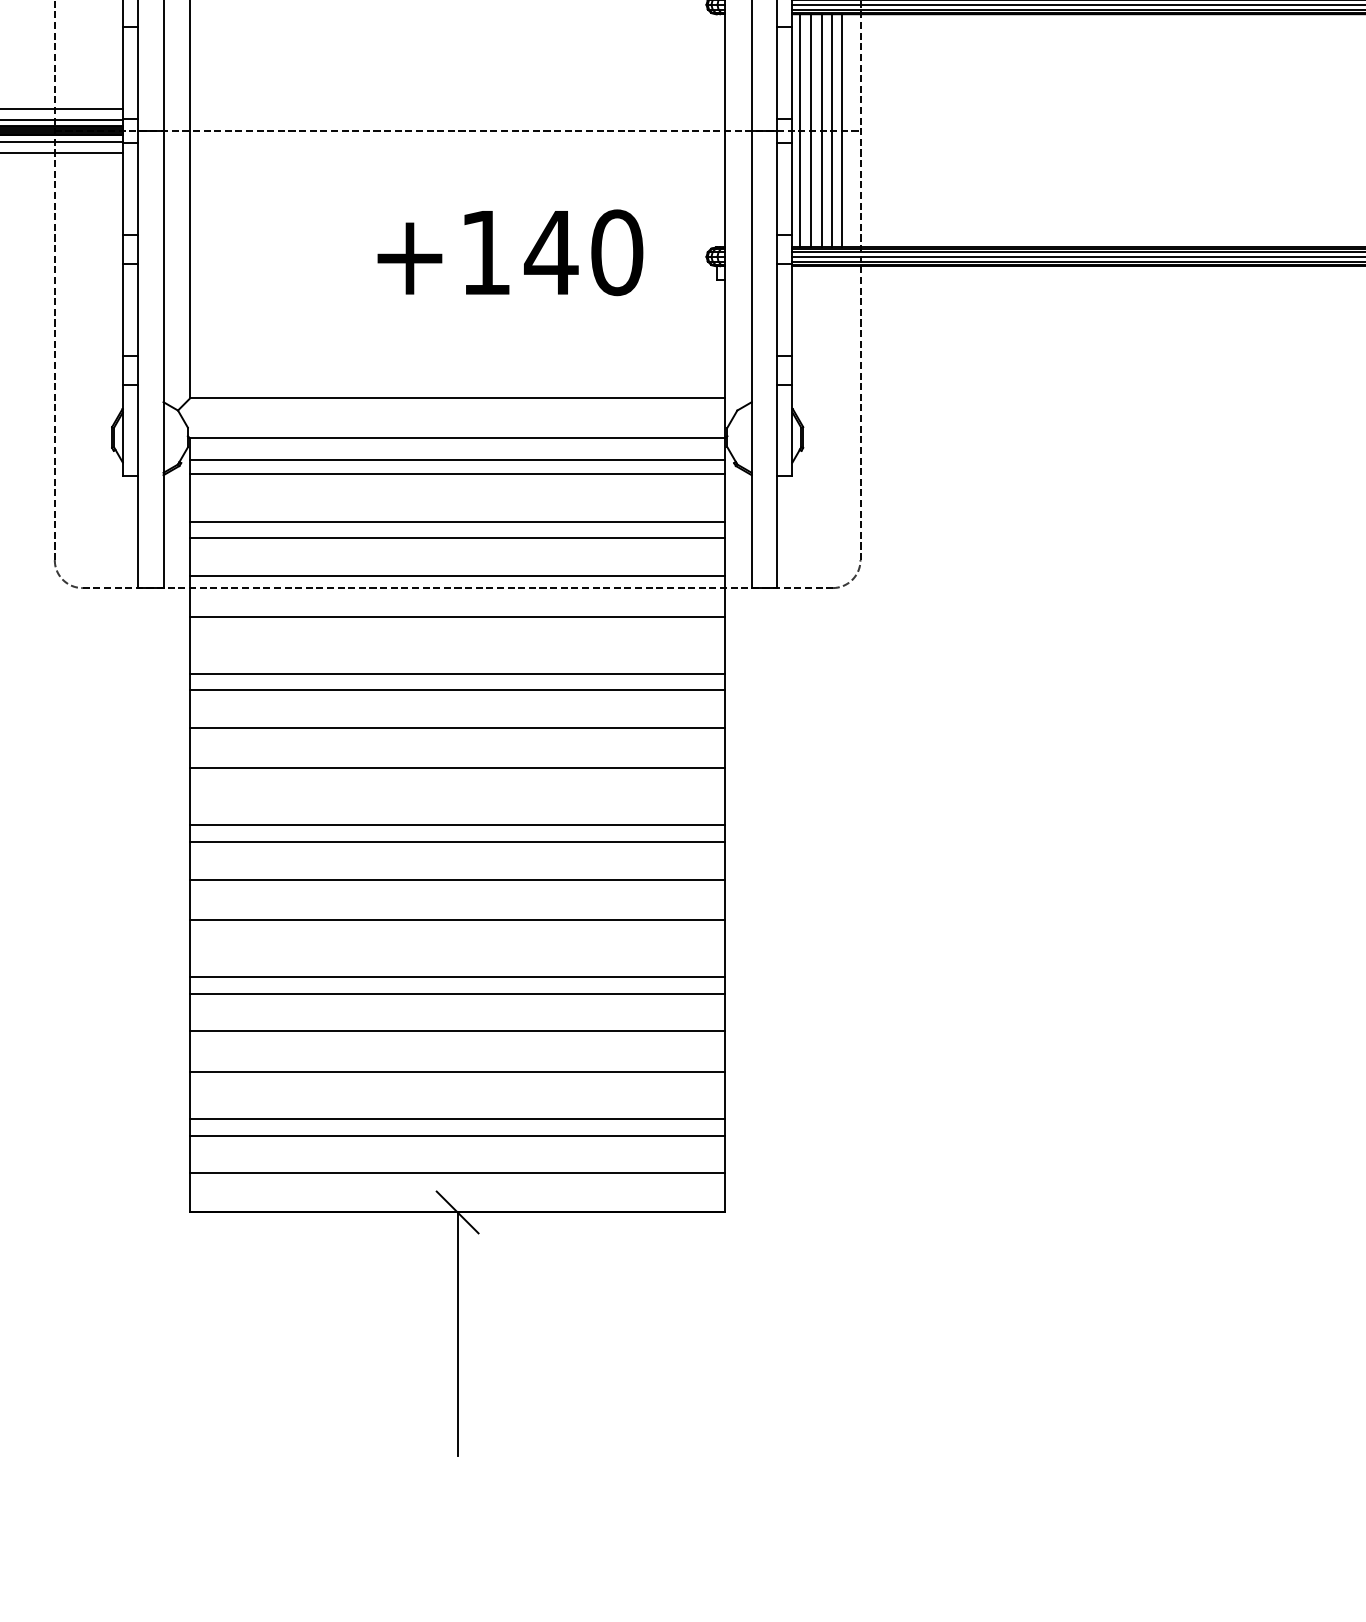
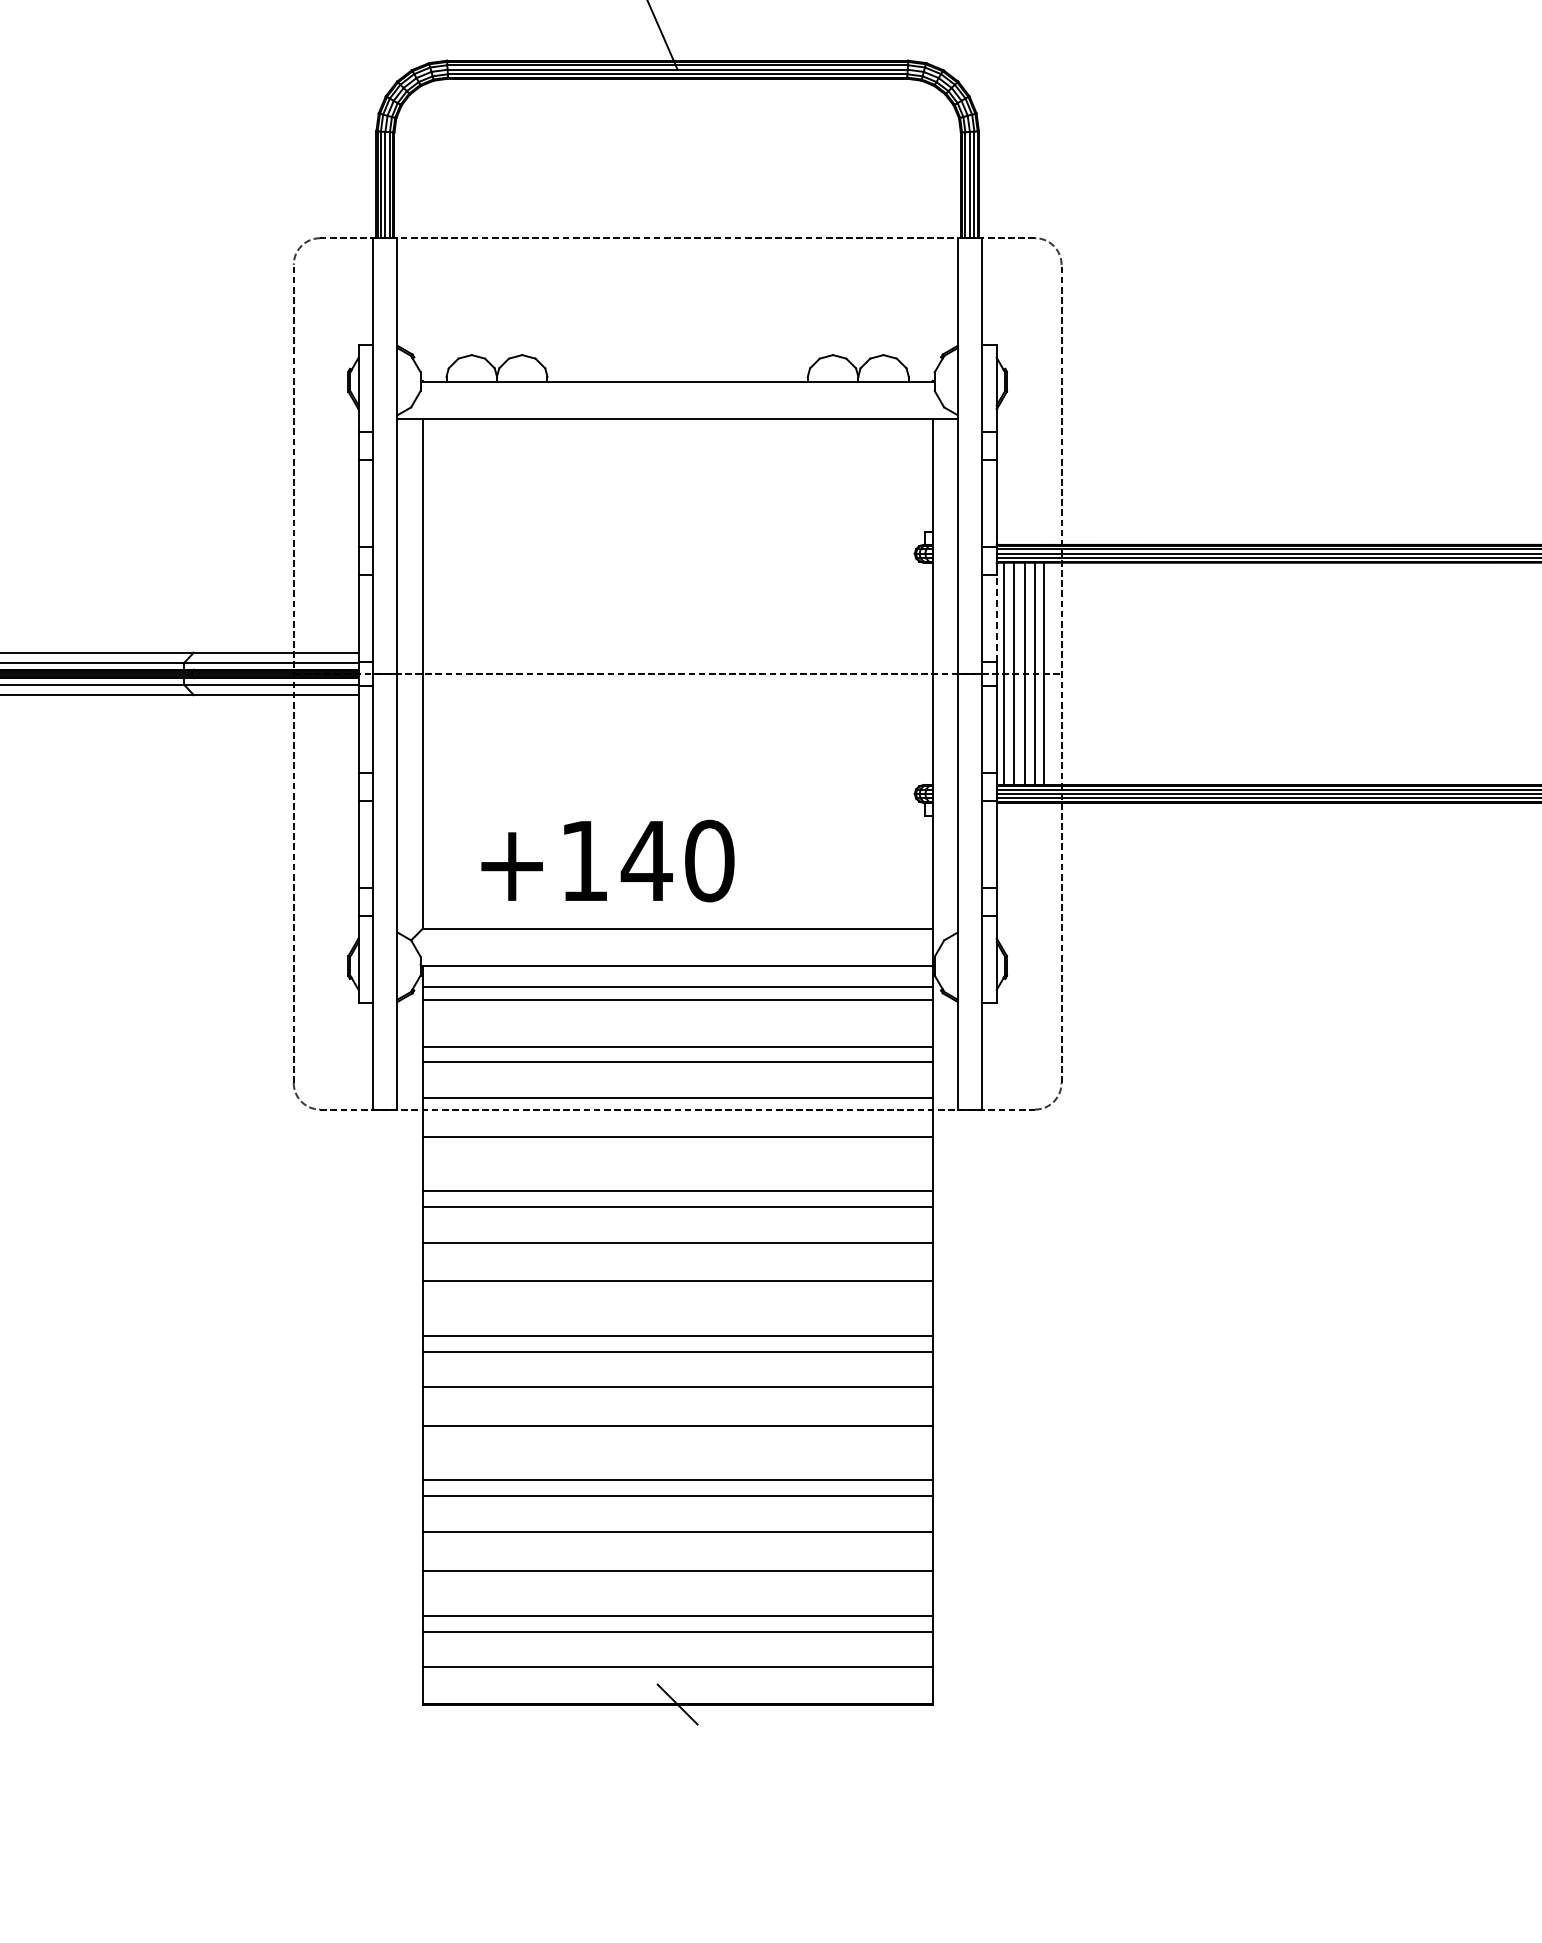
line: (792, 72) -> (996, 618), solid -> dashed
text: (509, 252) -> (607, 860), moved
line: (457, 1334) -> (677, 1820), removed

